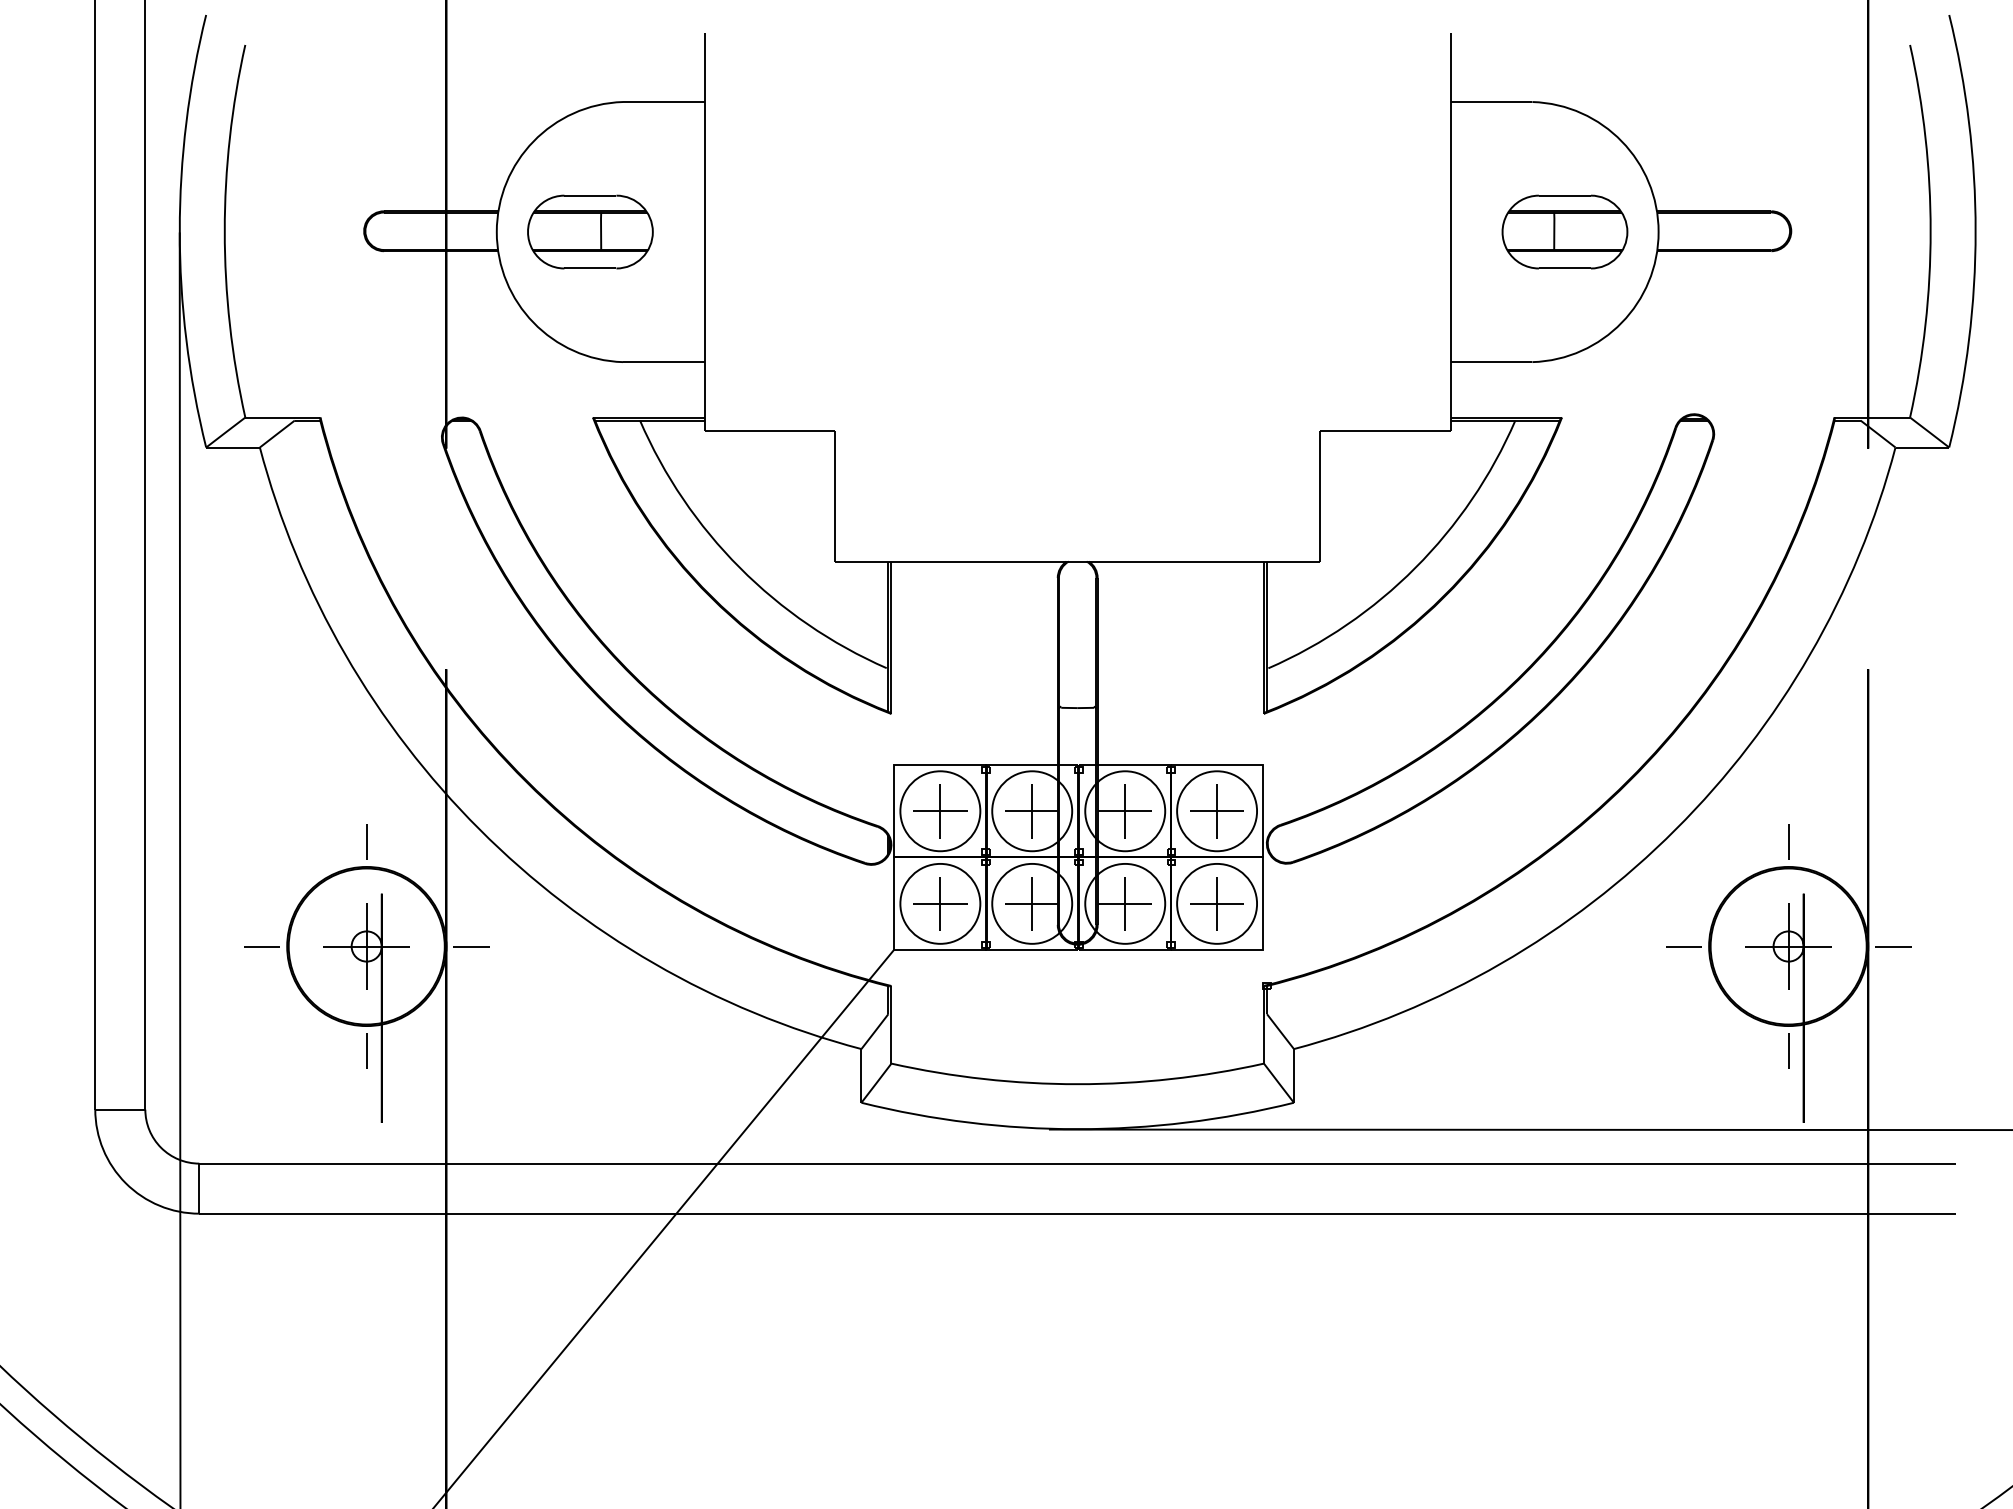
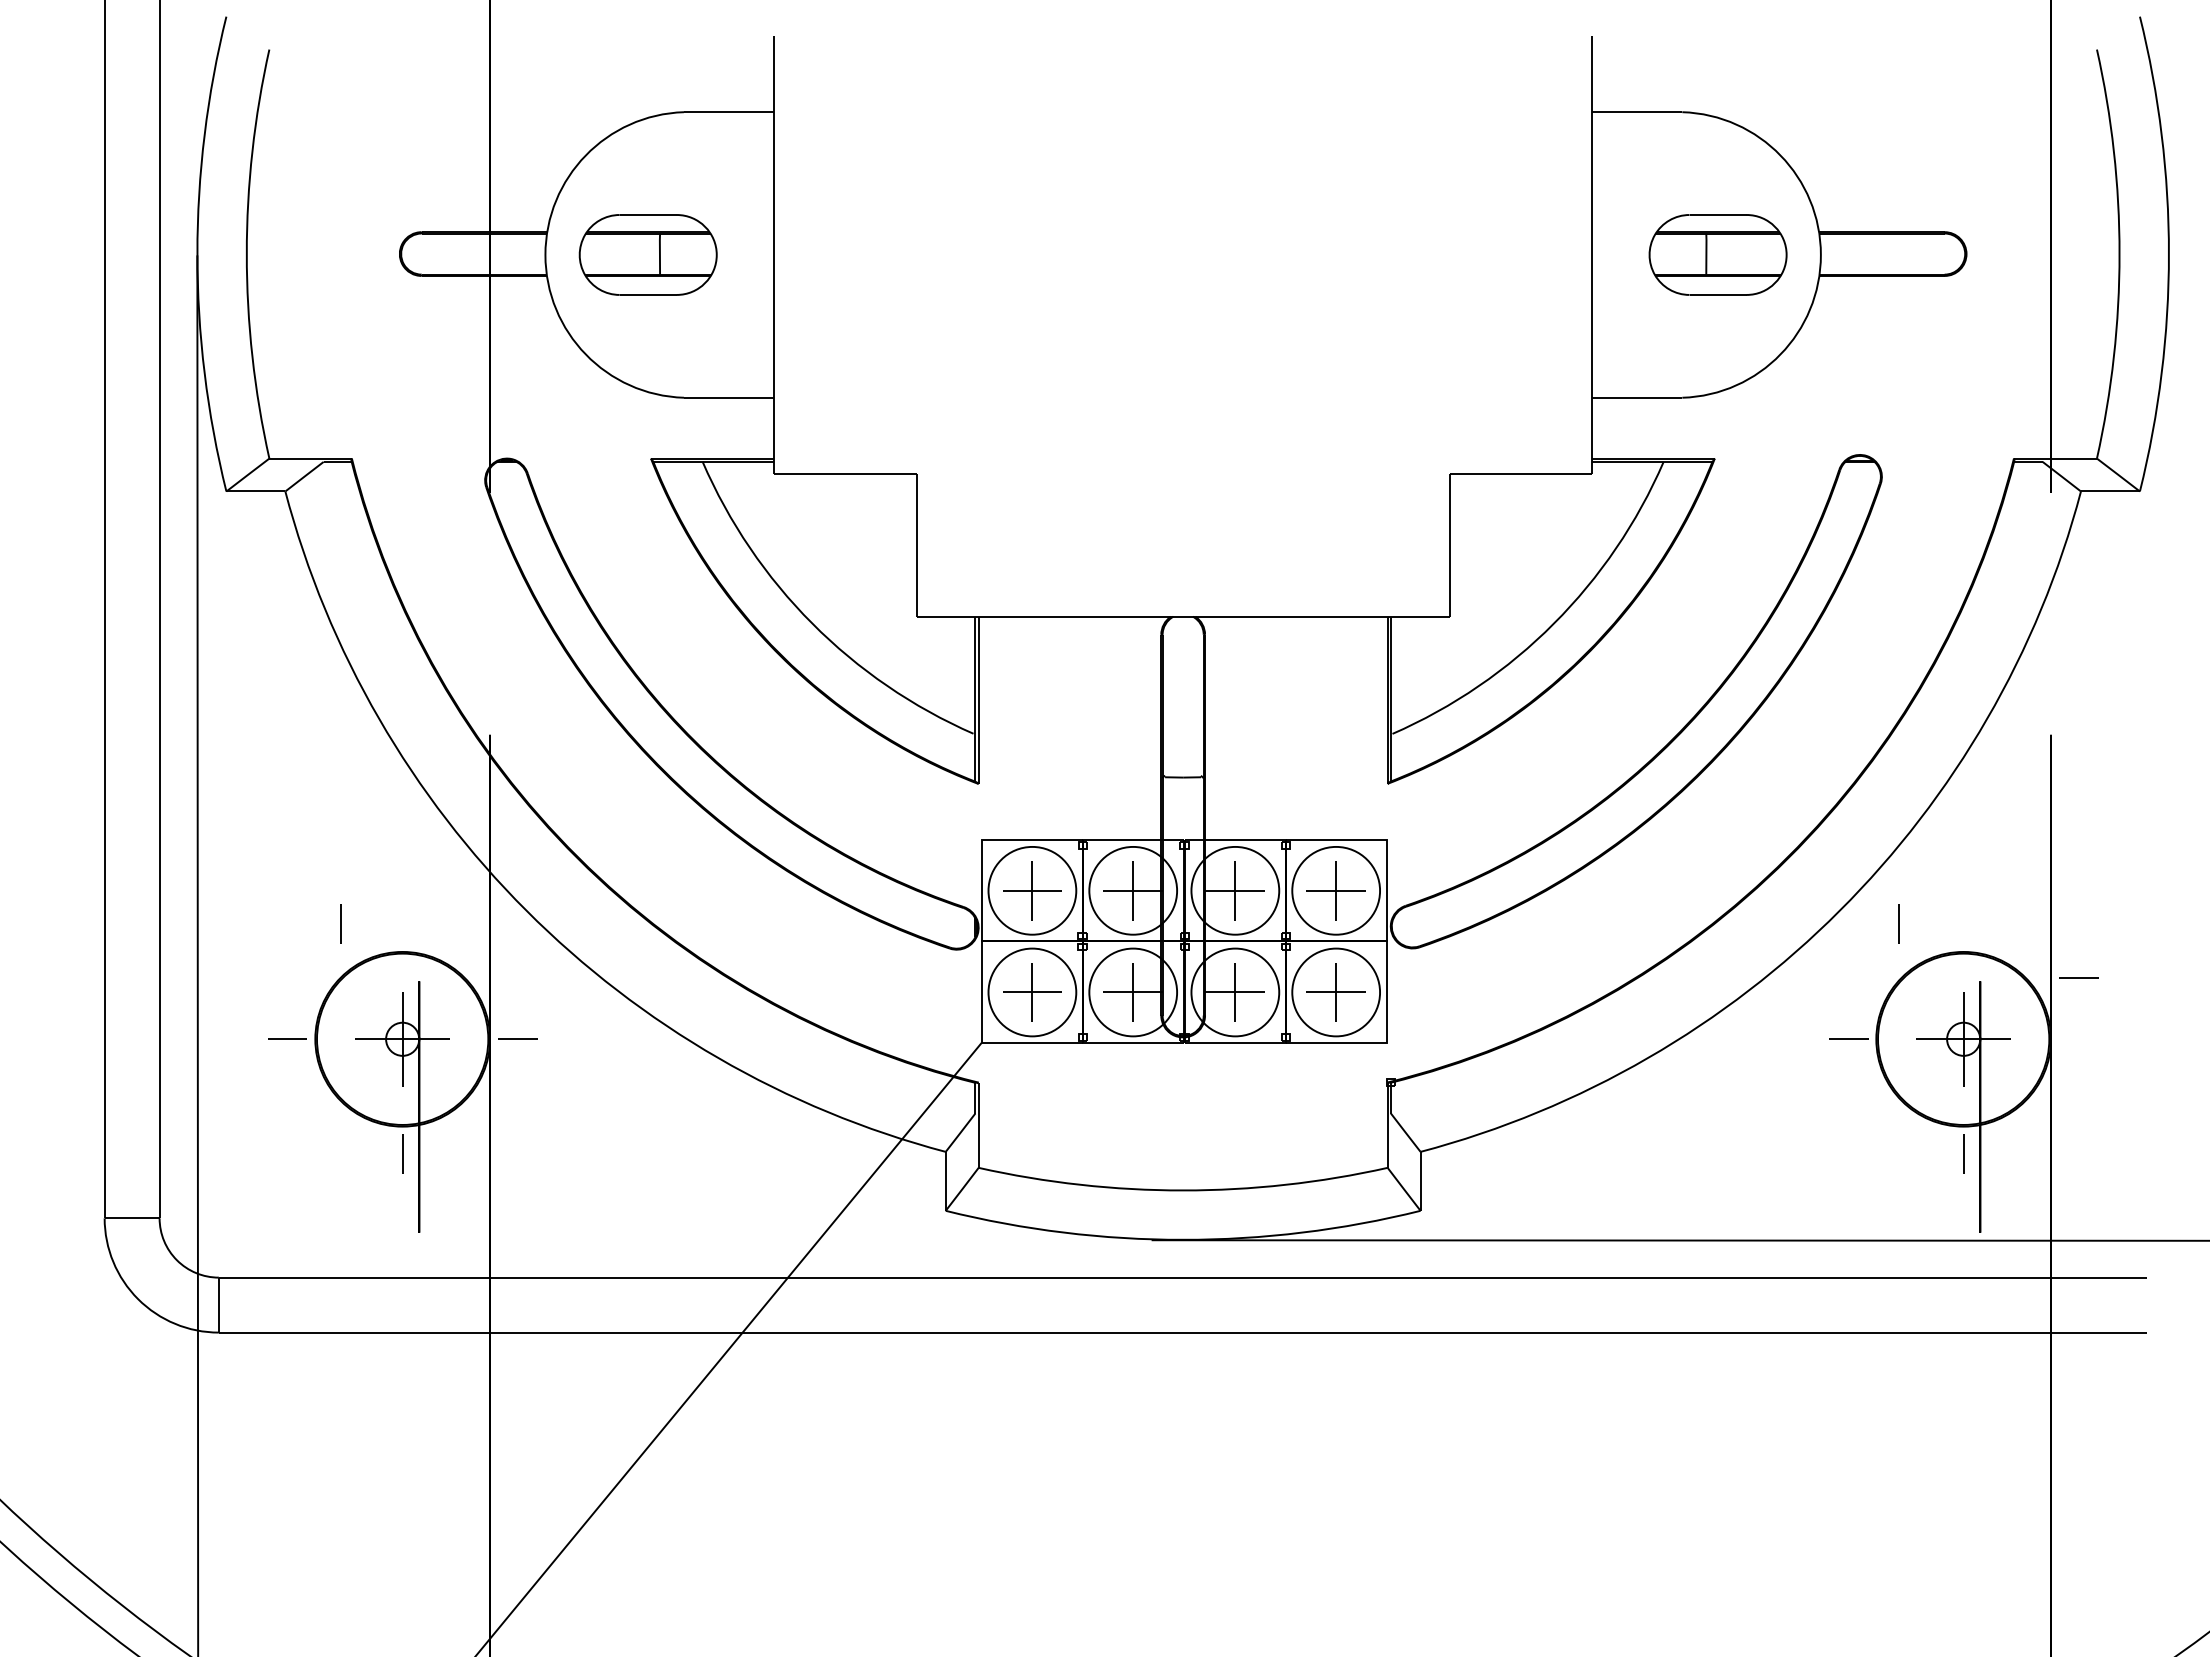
line: (366, 841) -> (340, 923), moved
line: (1788, 841) -> (1898, 923), moved
line: (1893, 945) -> (2078, 977), moved

